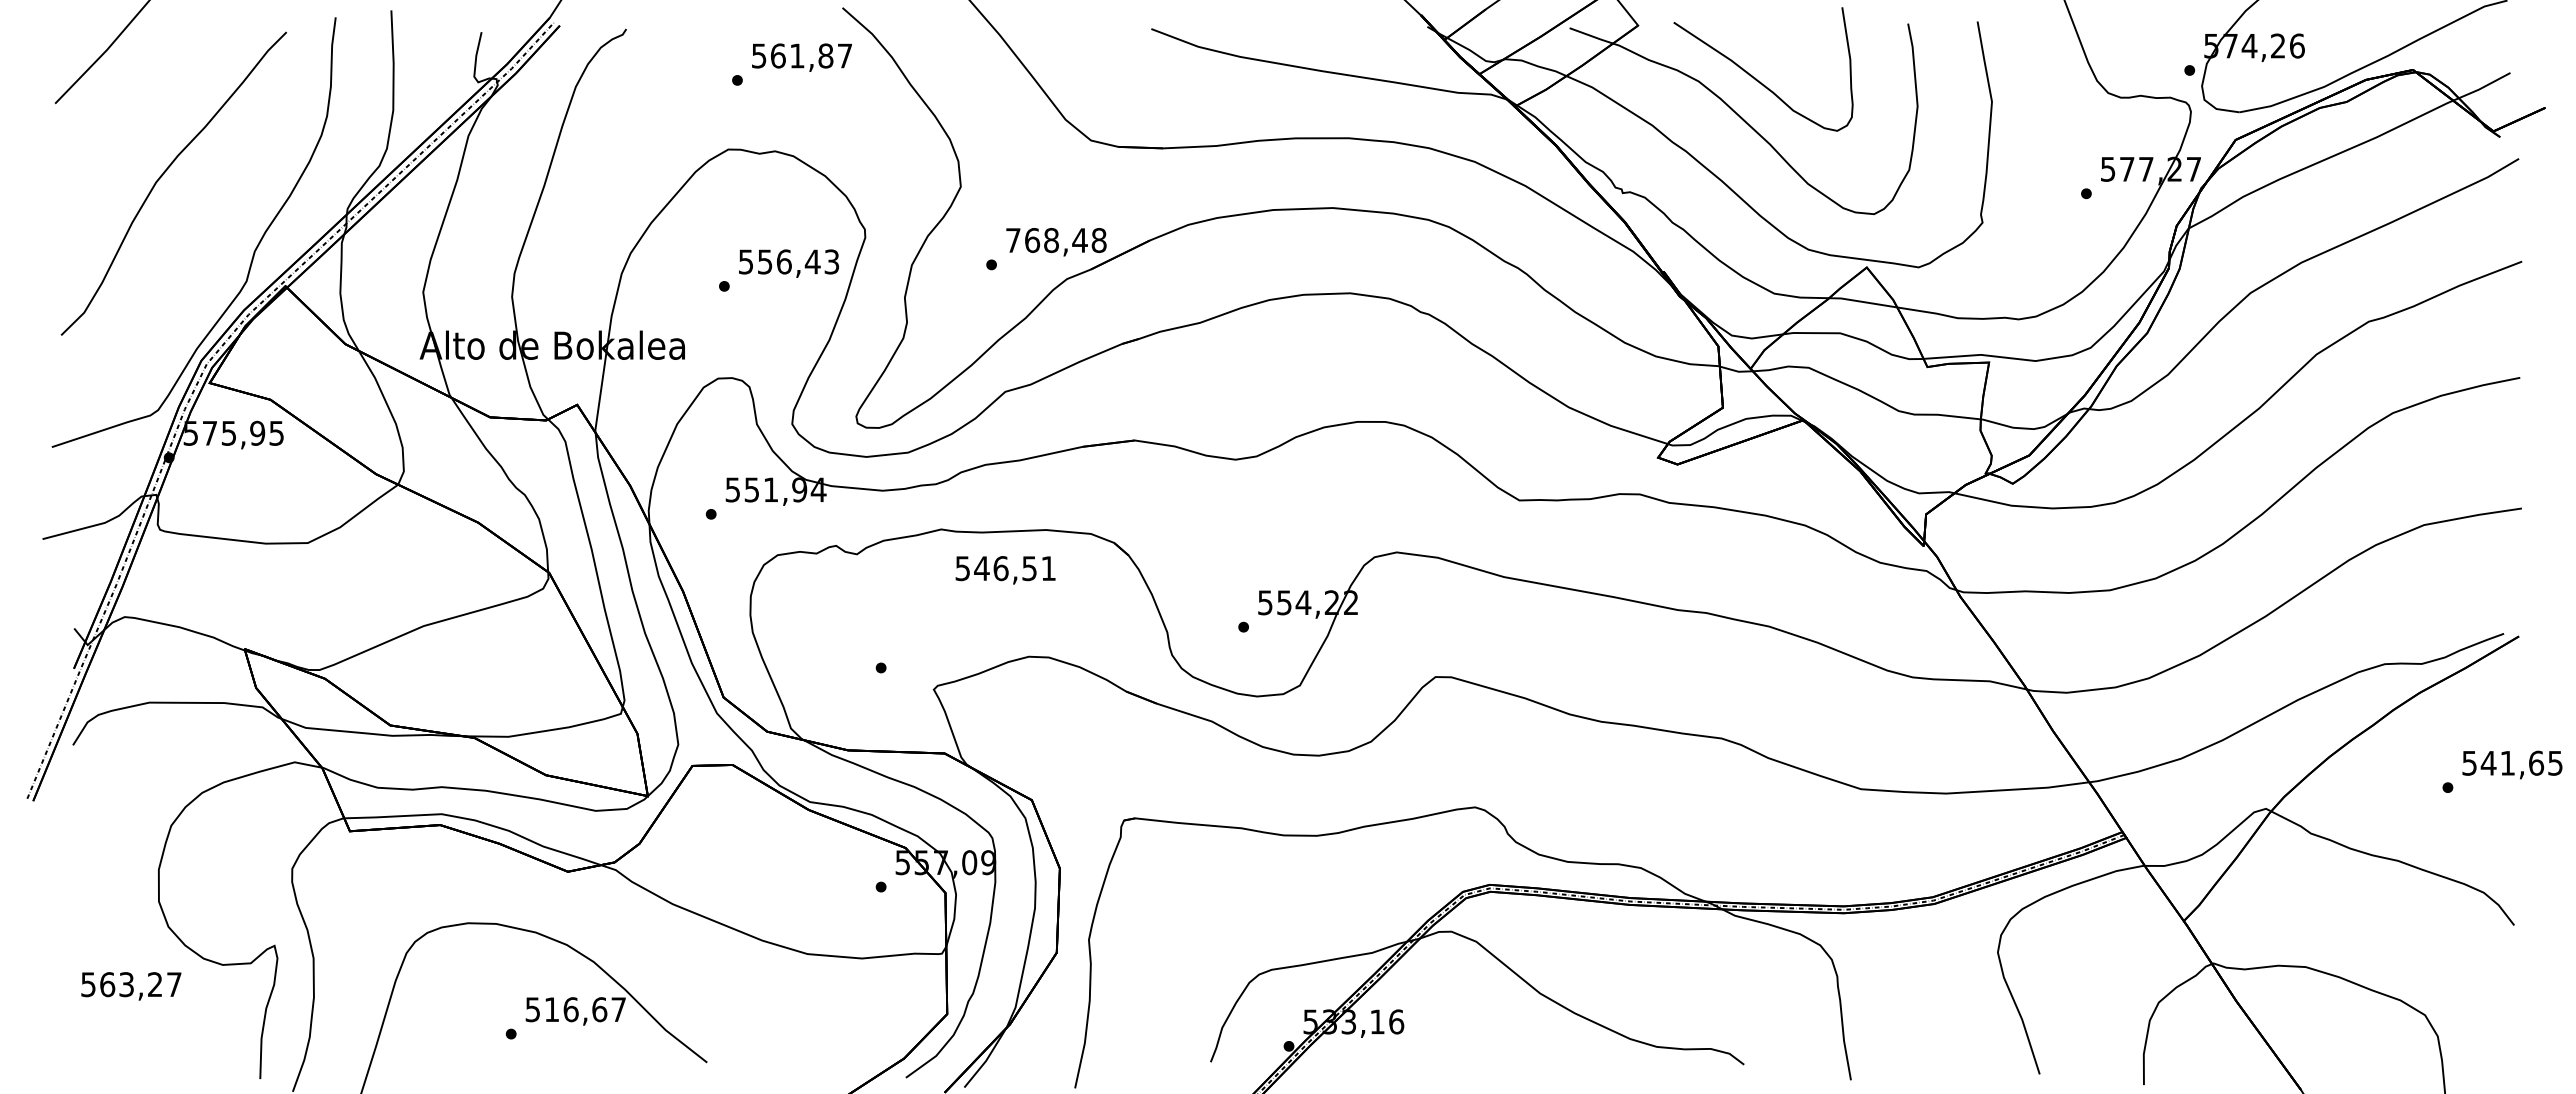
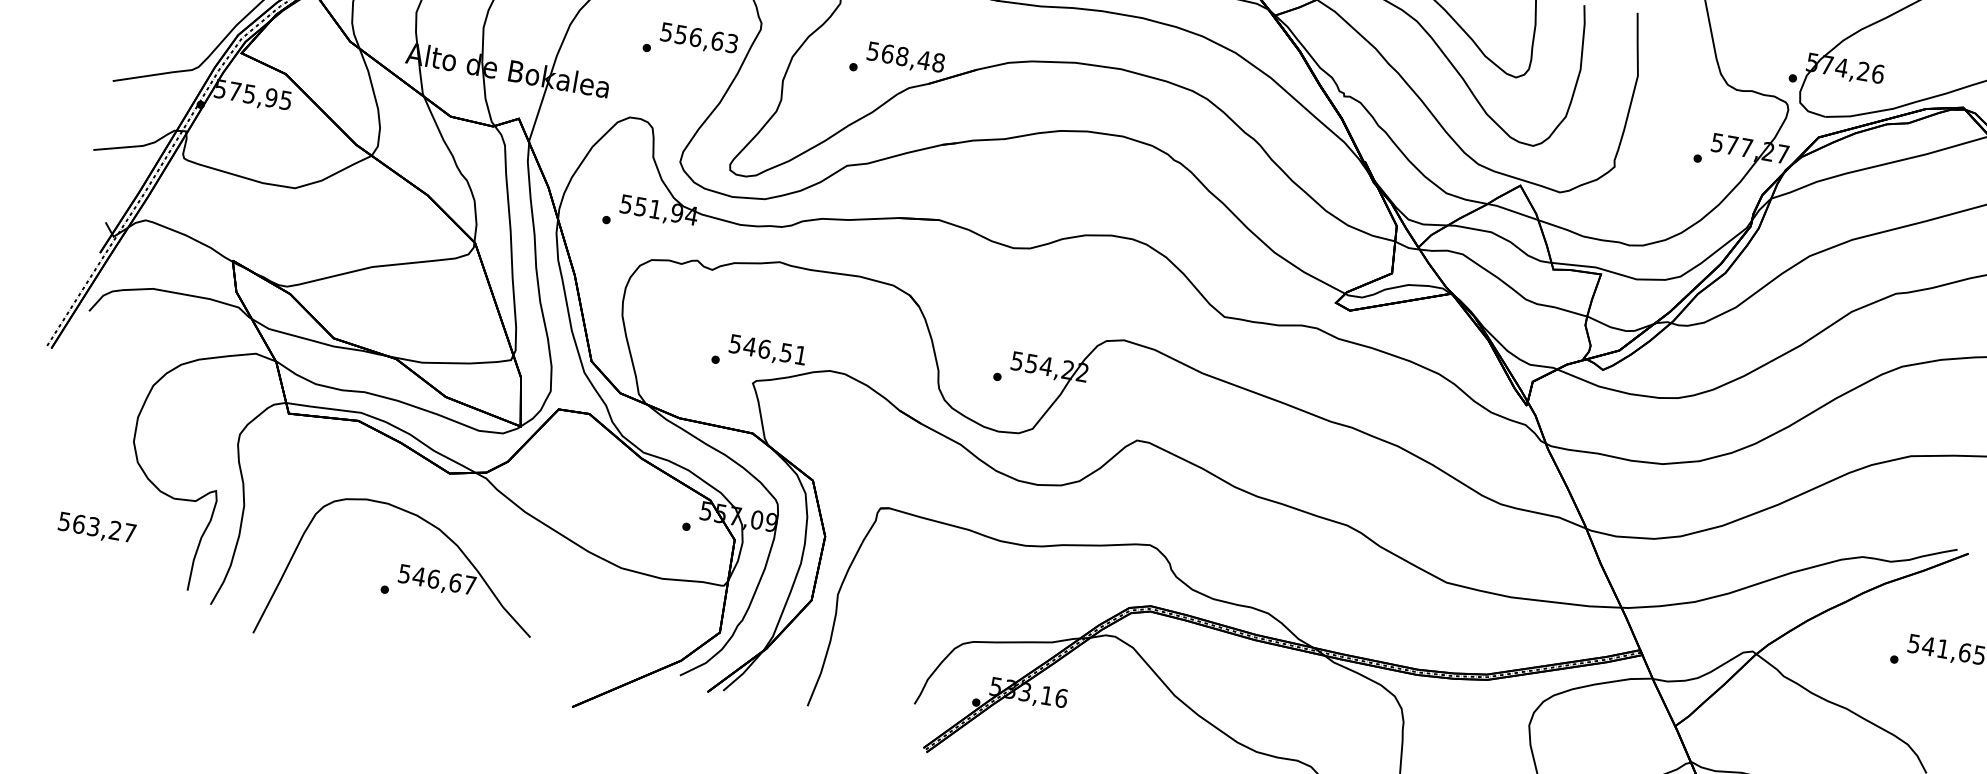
text: (1013, 240) -> (873, 51), 768,48 -> 568,48
text: (812, 261) -> (717, 40), 556,43 -> 556,63
text: (1005, 570) -> (767, 351), moved
text: (131, 986) -> (97, 528), moved
text: (551, 1009) -> (418, 576), 516,67 -> 546,67

